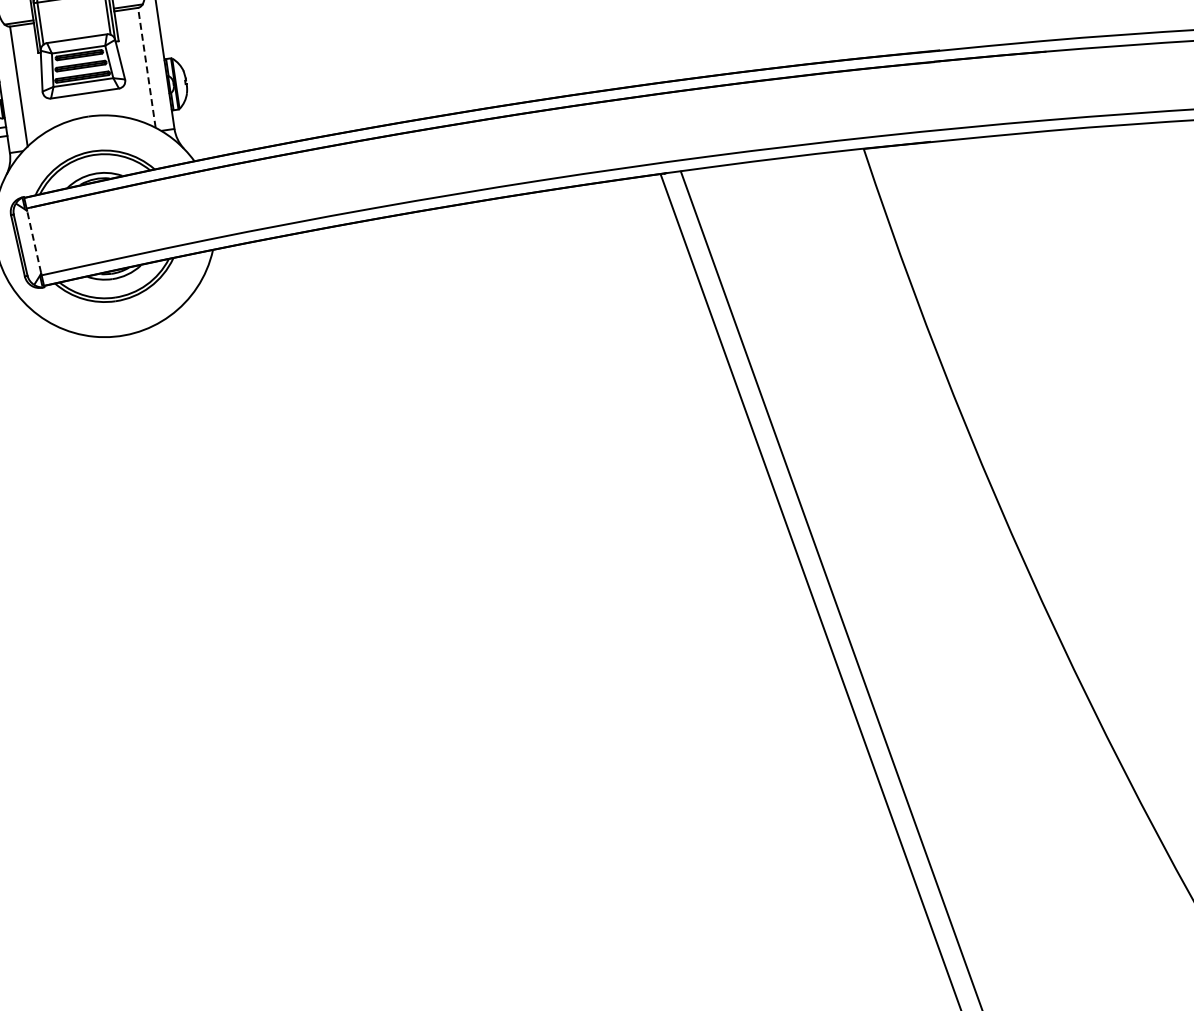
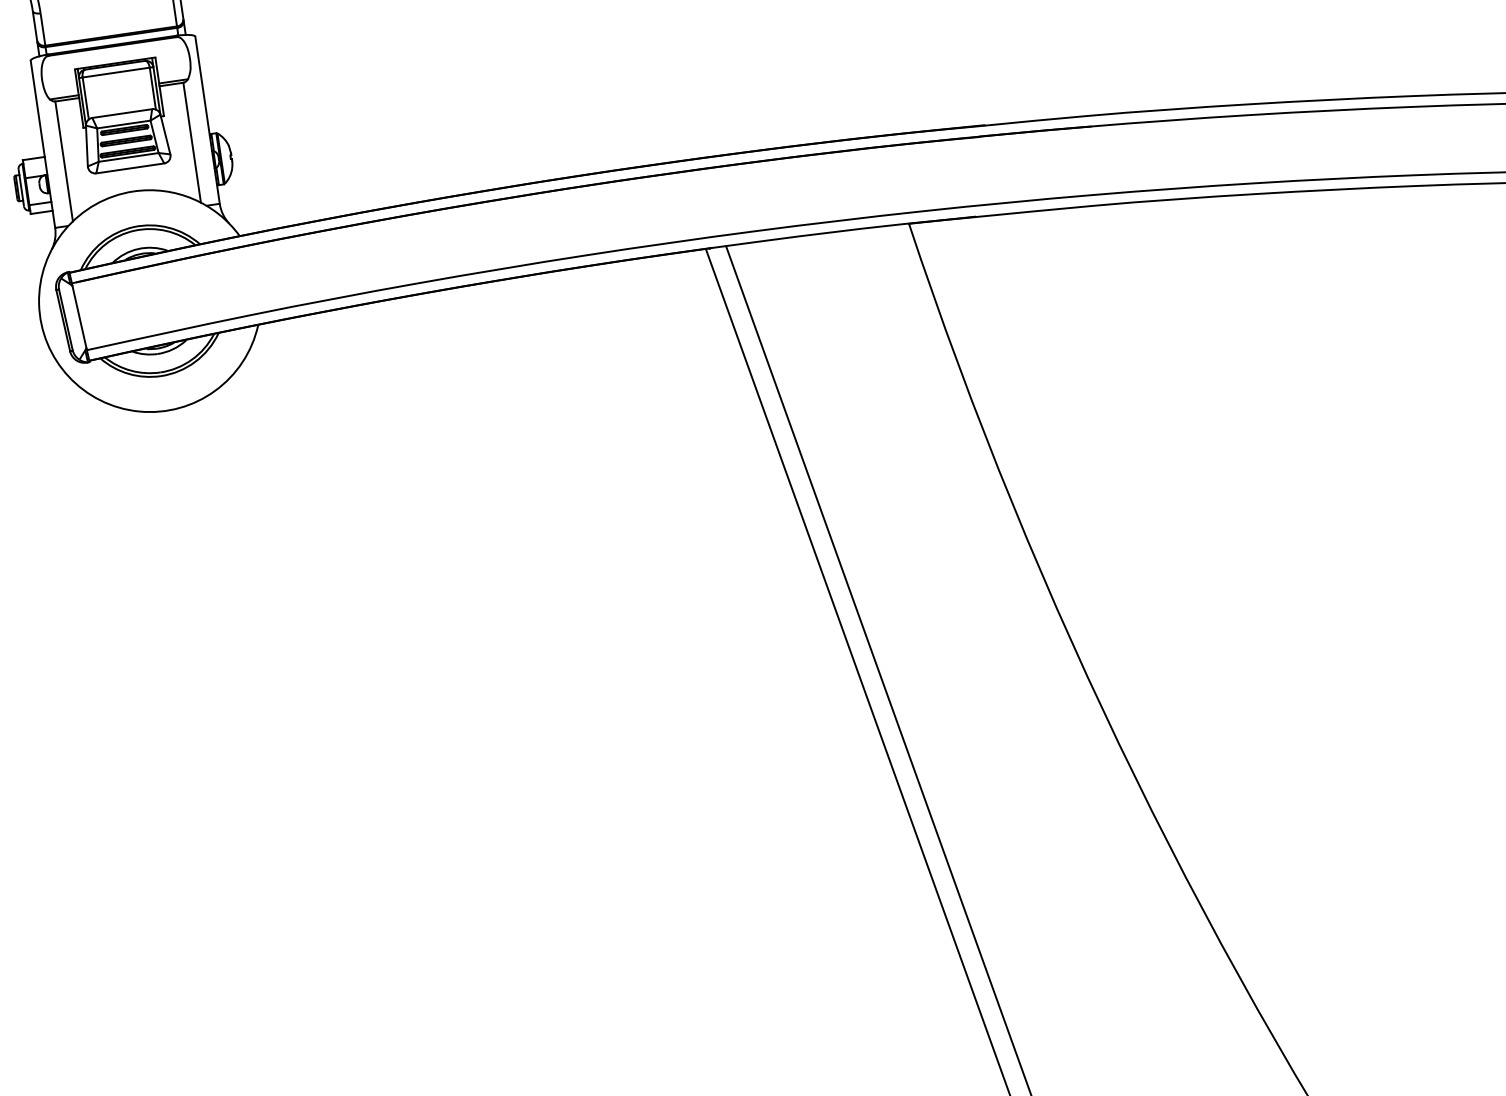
line: (147, 67) -> (192, 142), dashed -> solid
line: (34, 241) -> (79, 316), dashed -> solid

